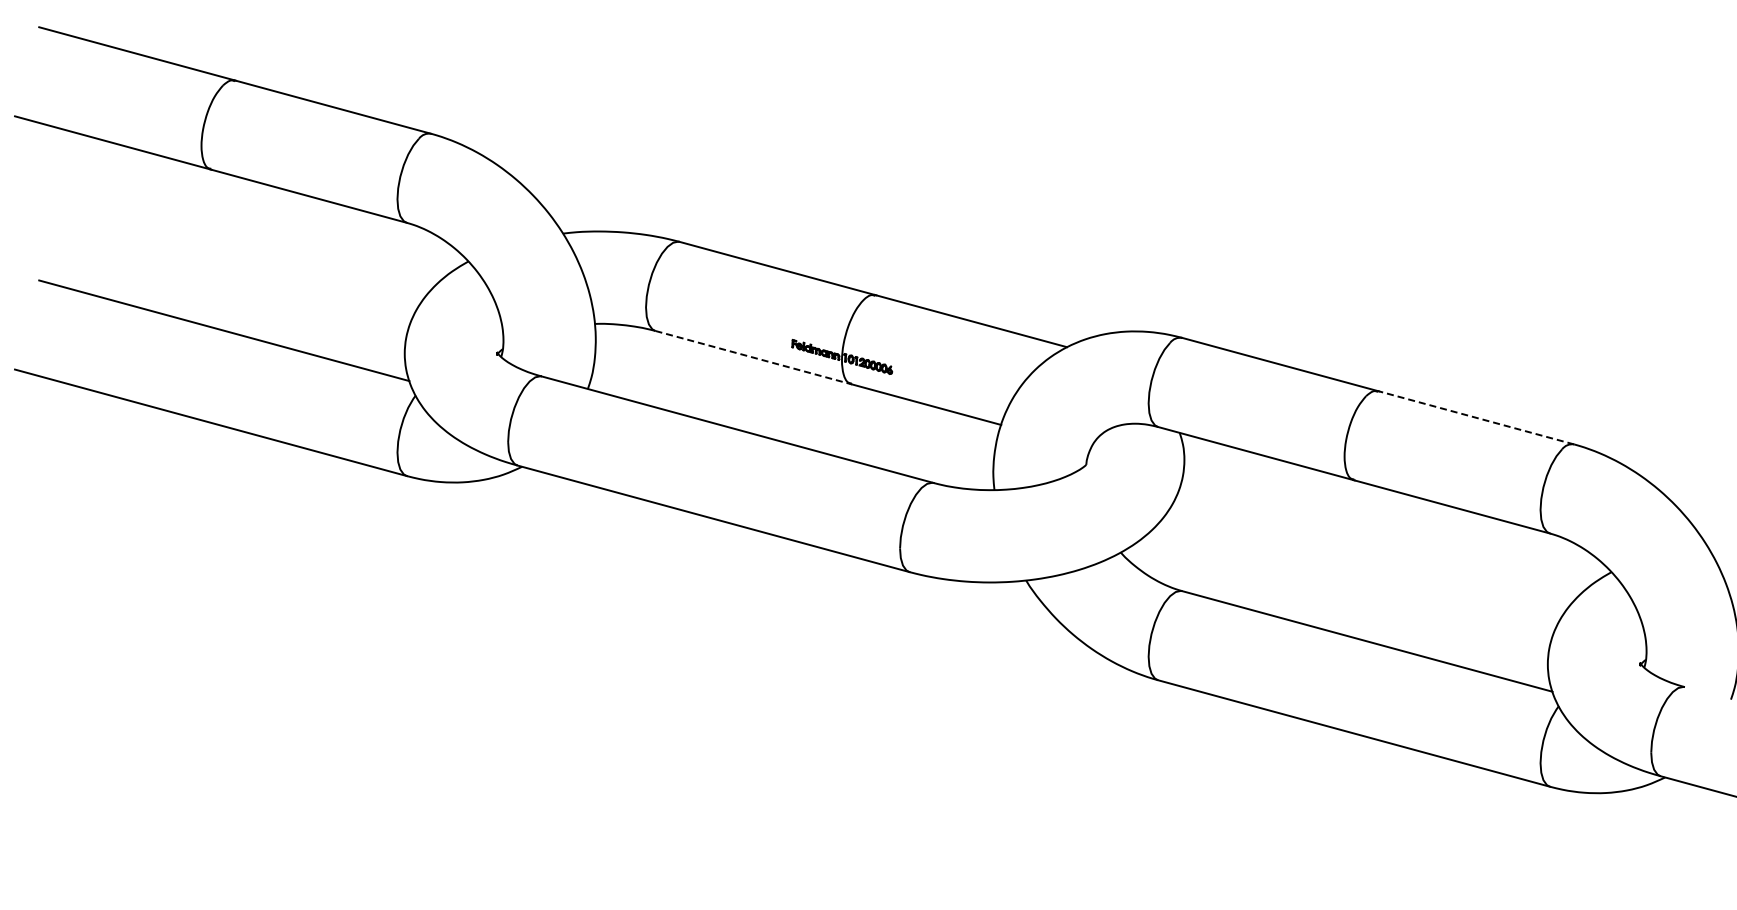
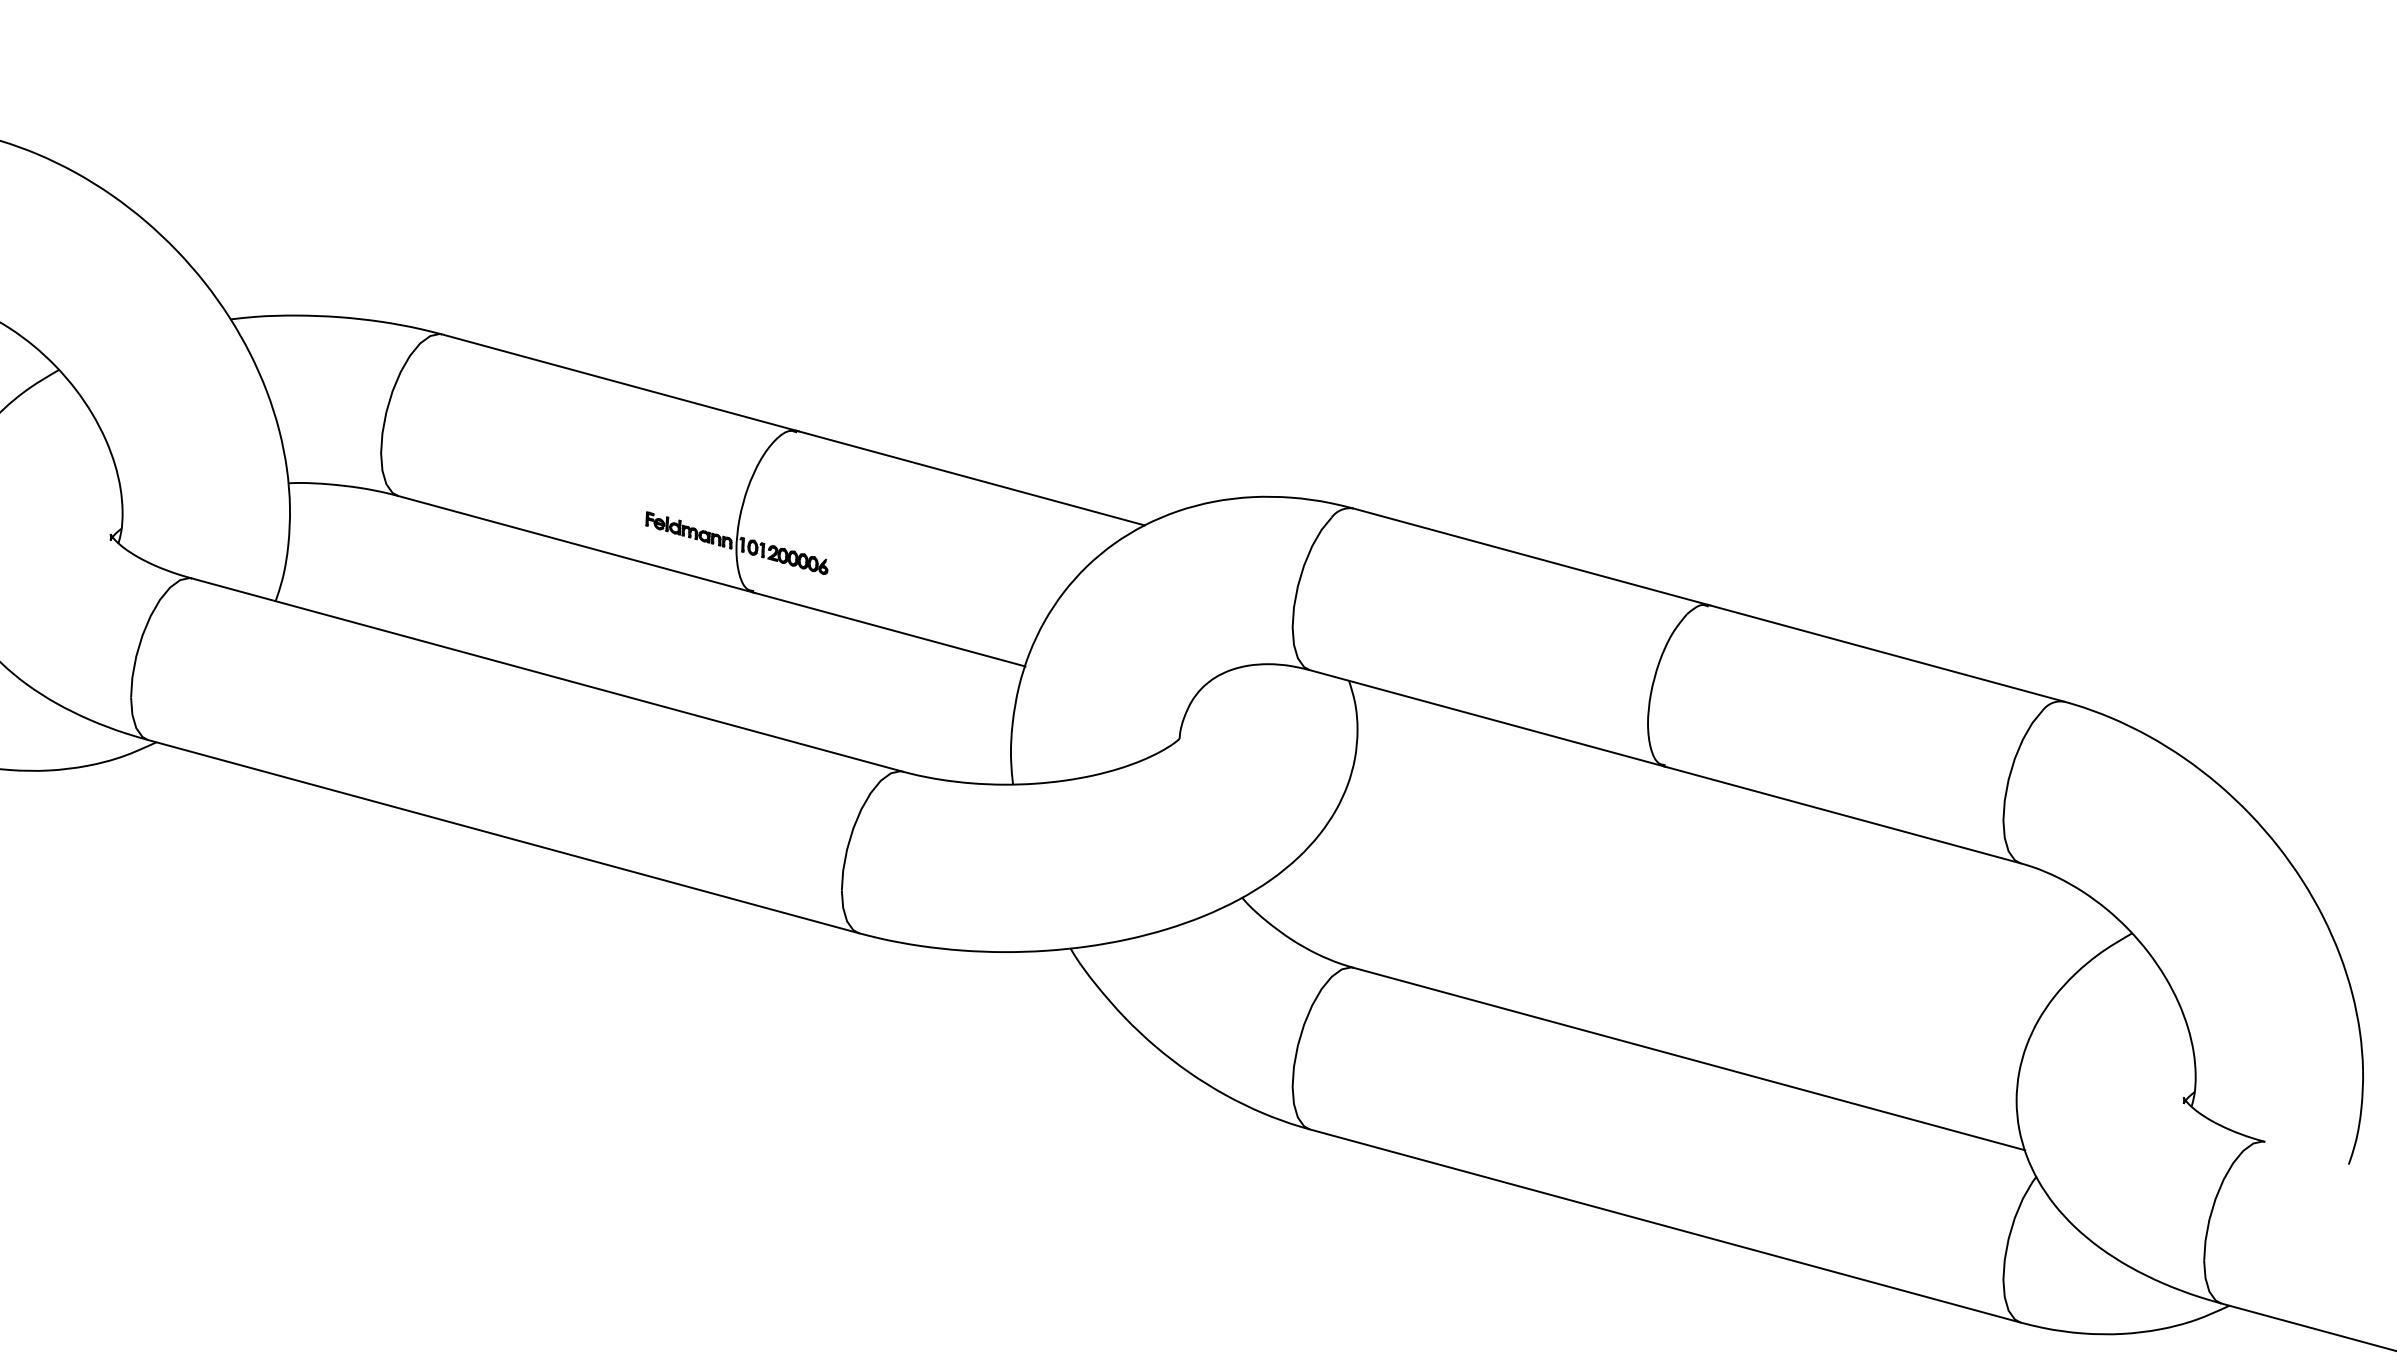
line: (753, 357) -> (576, 544), dashed -> solid
line: (1475, 417) -> (1885, 652), dashed -> solid

